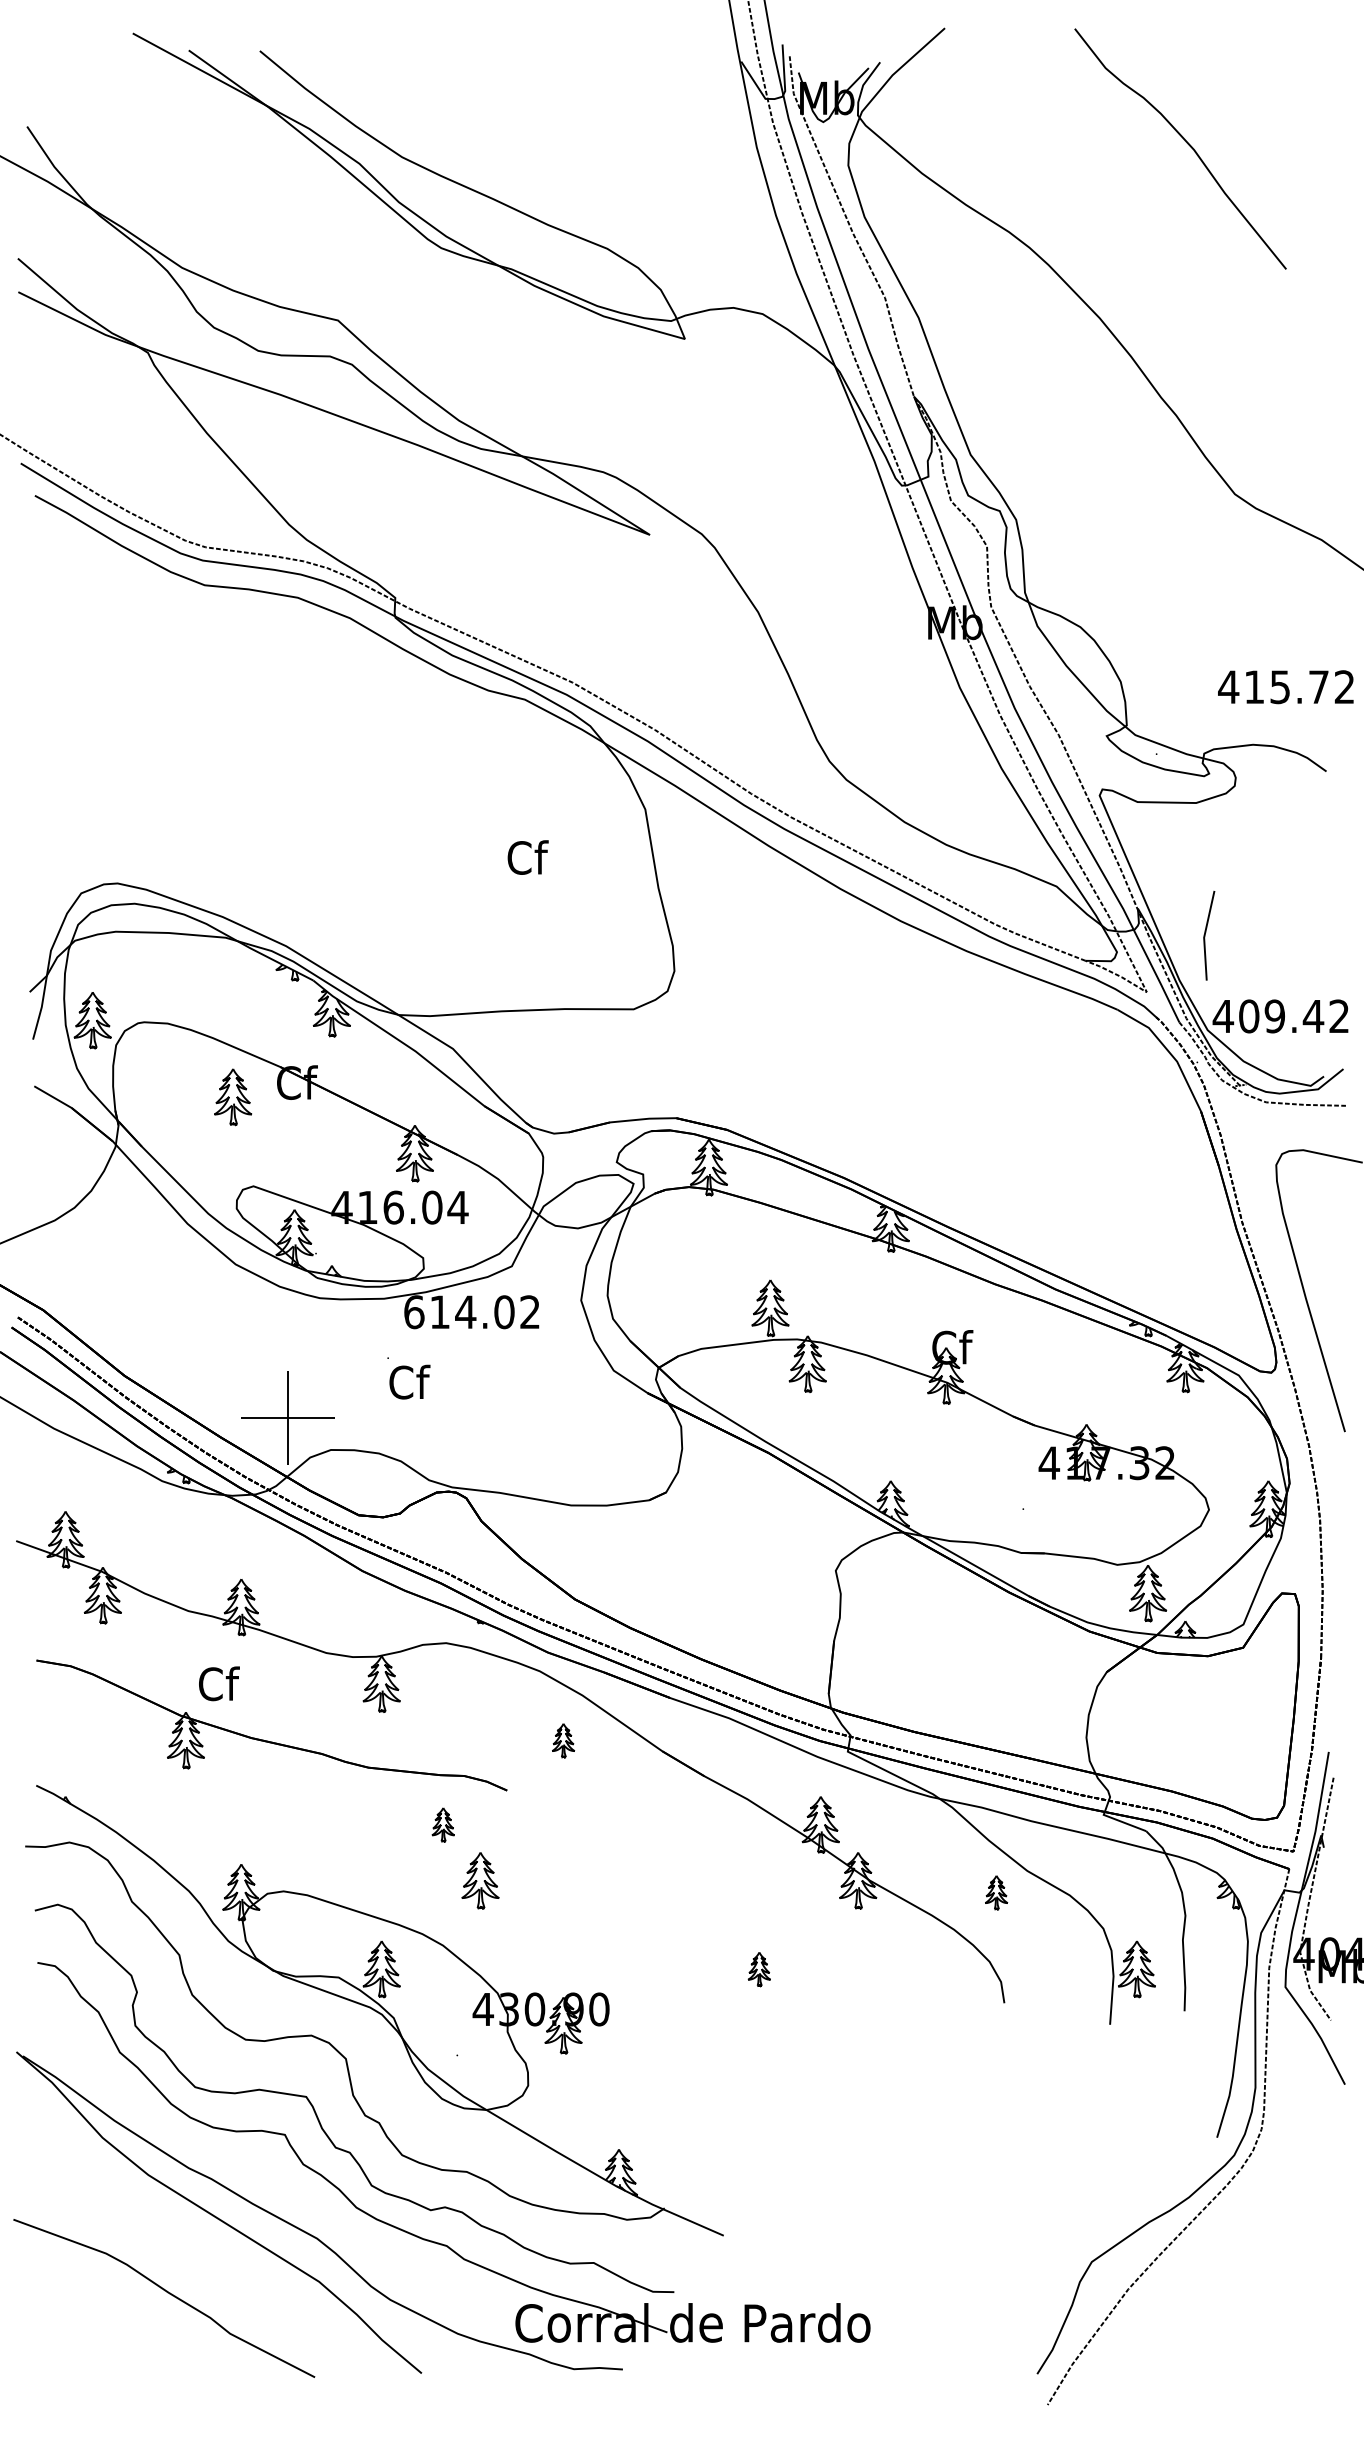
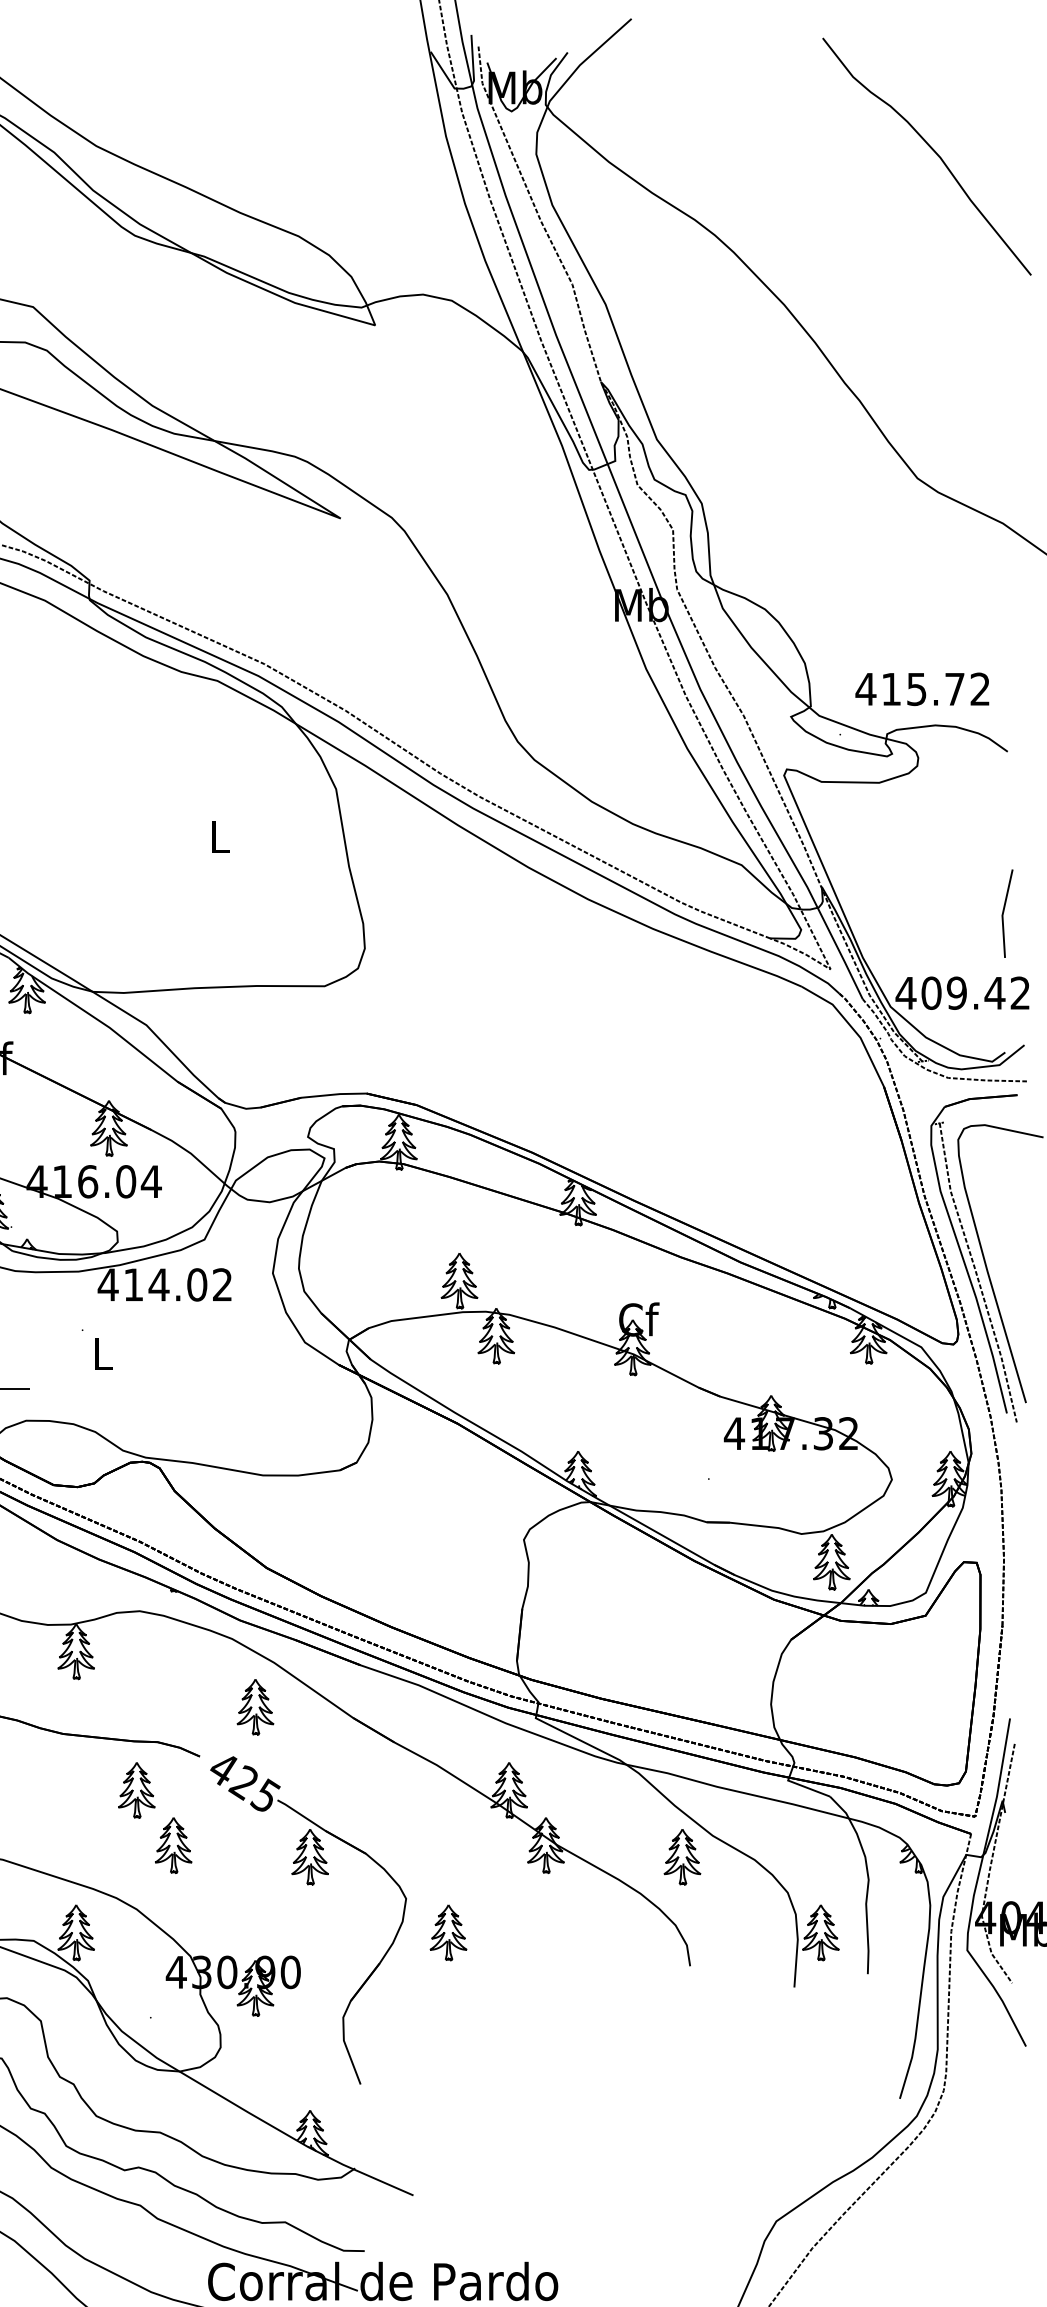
curve: (1185, 142) -> (931, 150), moved
text: (1285, 687) -> (921, 689), moved
text: (527, 857) -> (219, 836), Cf -> L
line: (1205, 935) -> (1003, 913), moved
part: (1292, 1284) -> (974, 1257), added
text: (413, 1312) -> (107, 1285), 614.02 -> 414.02
text: (409, 1381) -> (103, 1353), Cf -> L
part: (563, 1740) -> (255, 1707), size x1.67
part: (443, 1824) -> (137, 1790), size x1.67
part: (996, 1892) -> (682, 1857), size x1.67
part: (616, 1921) -> (307, 1885), added
part: (759, 1969) -> (448, 1932), size x1.67

